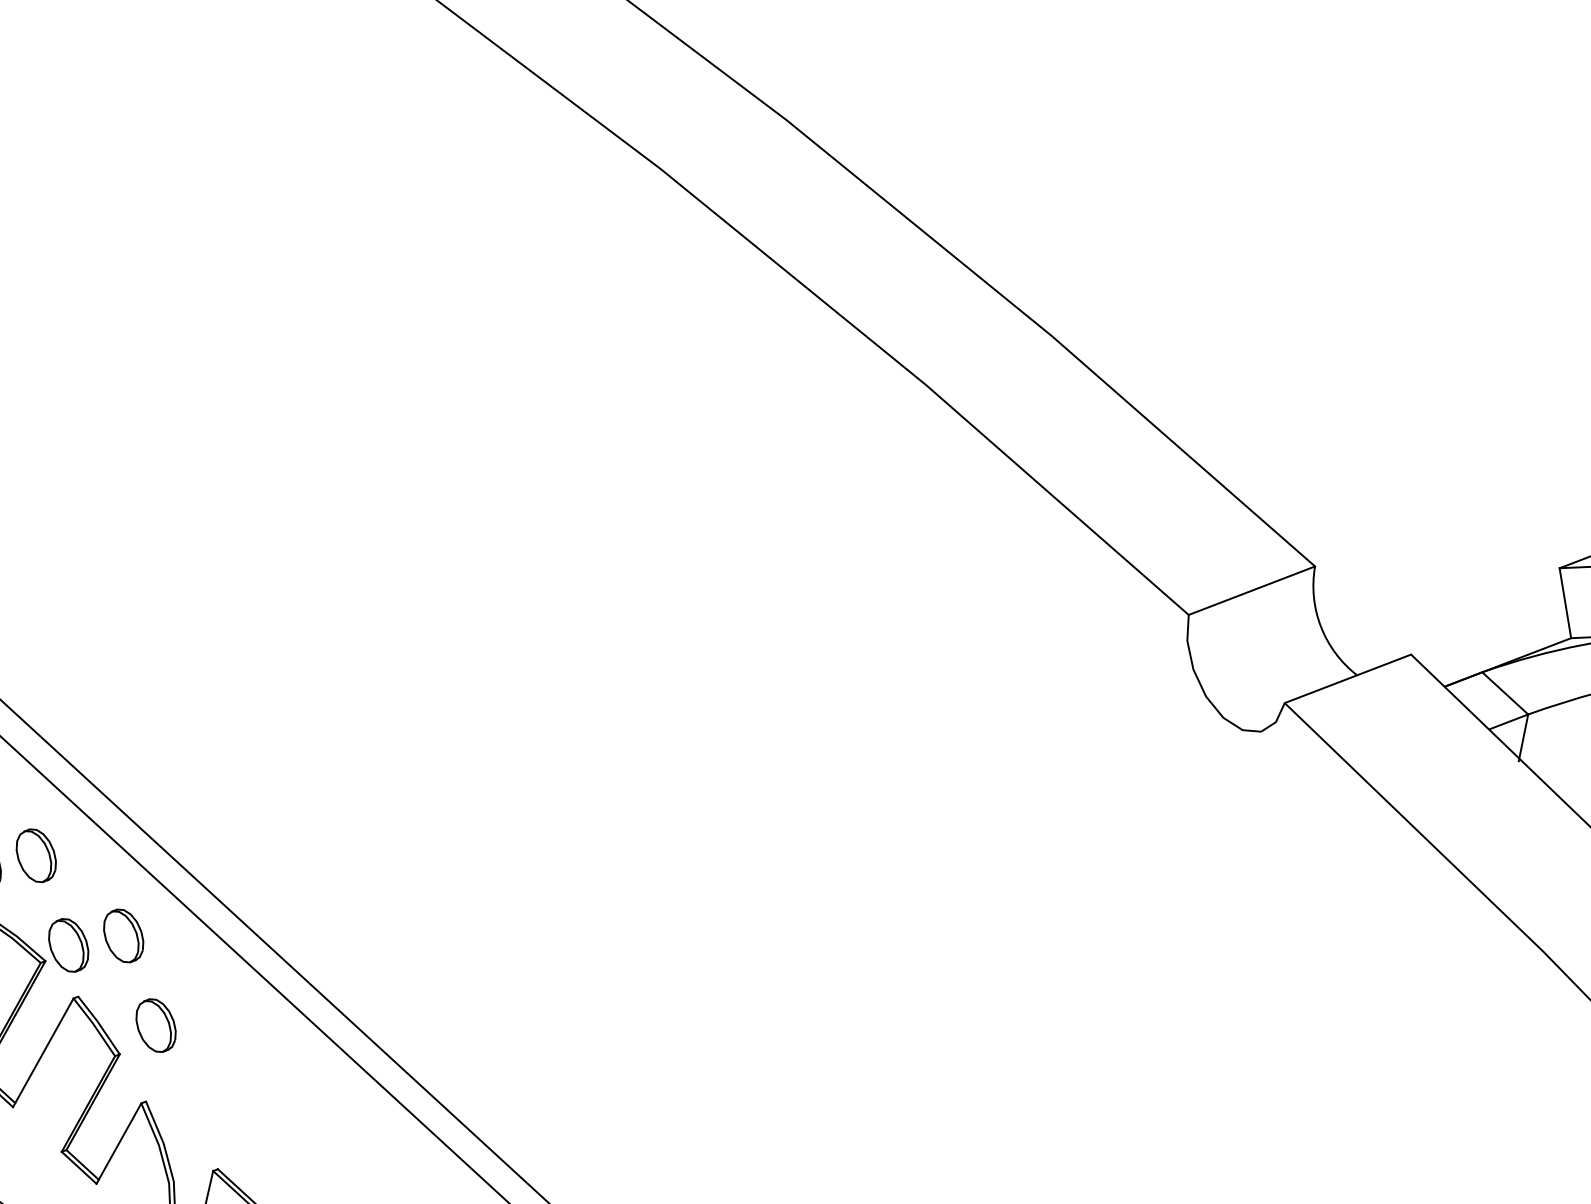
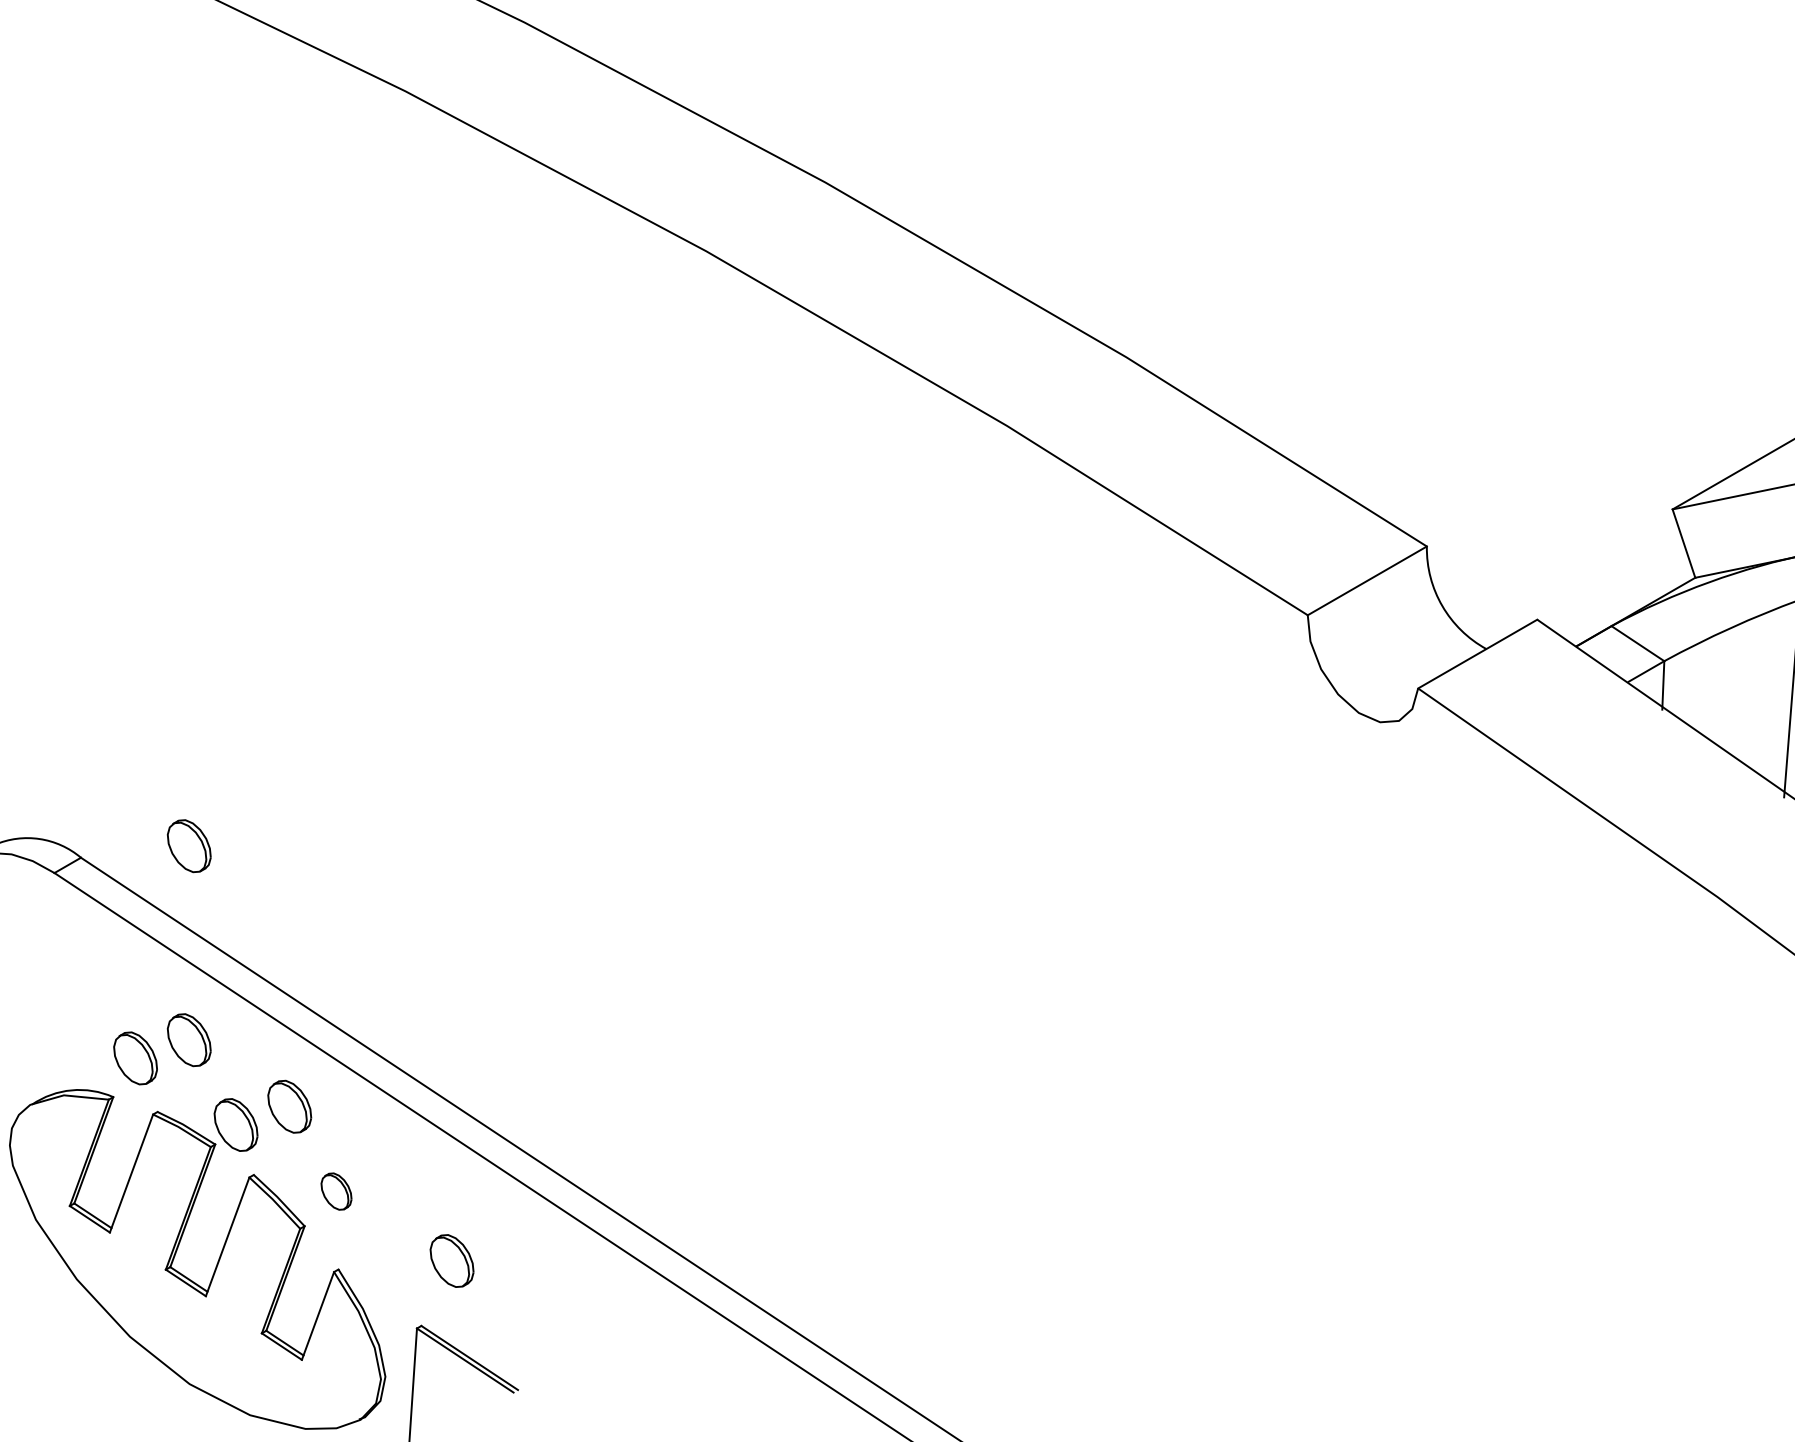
part: (65, 667) -> (188, 846), added
part: (156, 1025) -> (336, 1191), size x0.7
part: (257, 1110) -> (451, 1260), added

